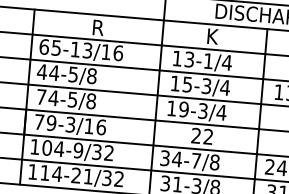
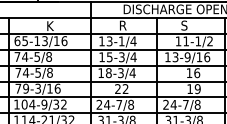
text: (98, 26) -> (50, 25), R -> K
text: (213, 36) -> (123, 25), K -> R
text: (42, 71) -> (17, 56), 44-5/8 -> 74-5/8
text: (183, 110) -> (108, 73), 19-3/4 -> 18-3/4
text: (165, 157) -> (99, 104), 34-7/8 -> 24-7/8

